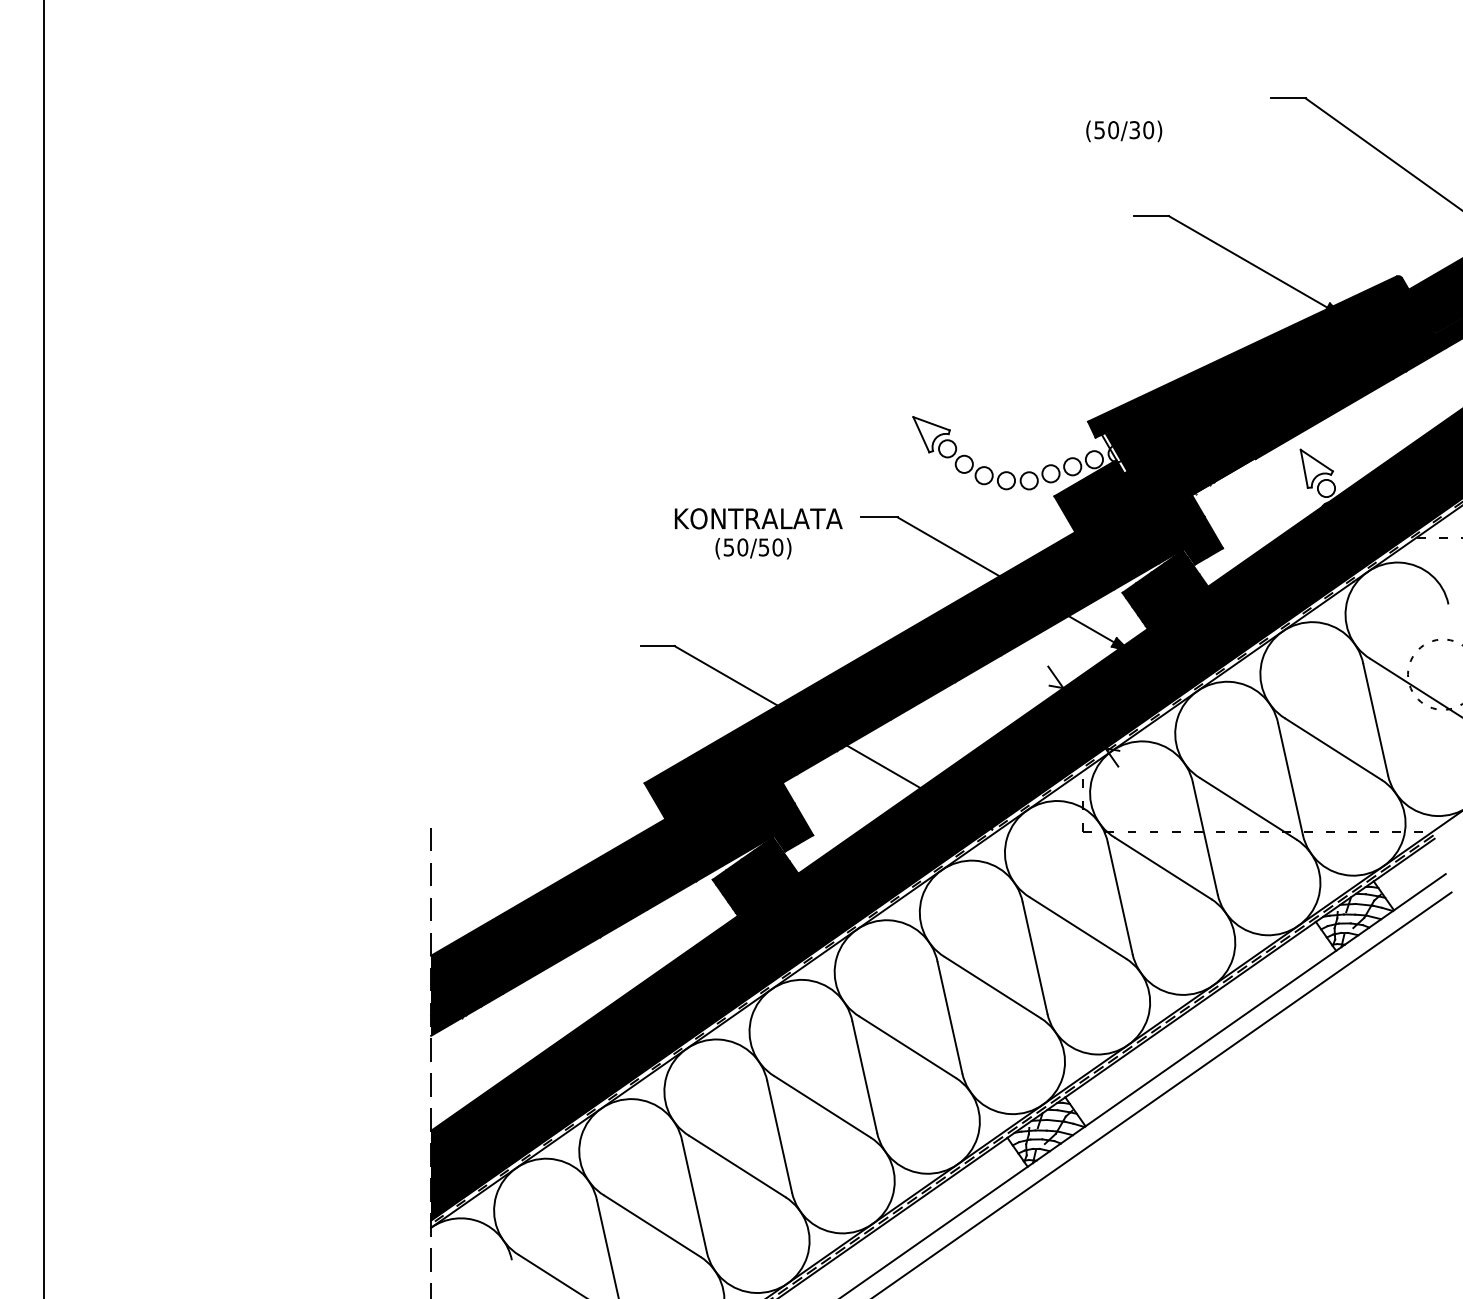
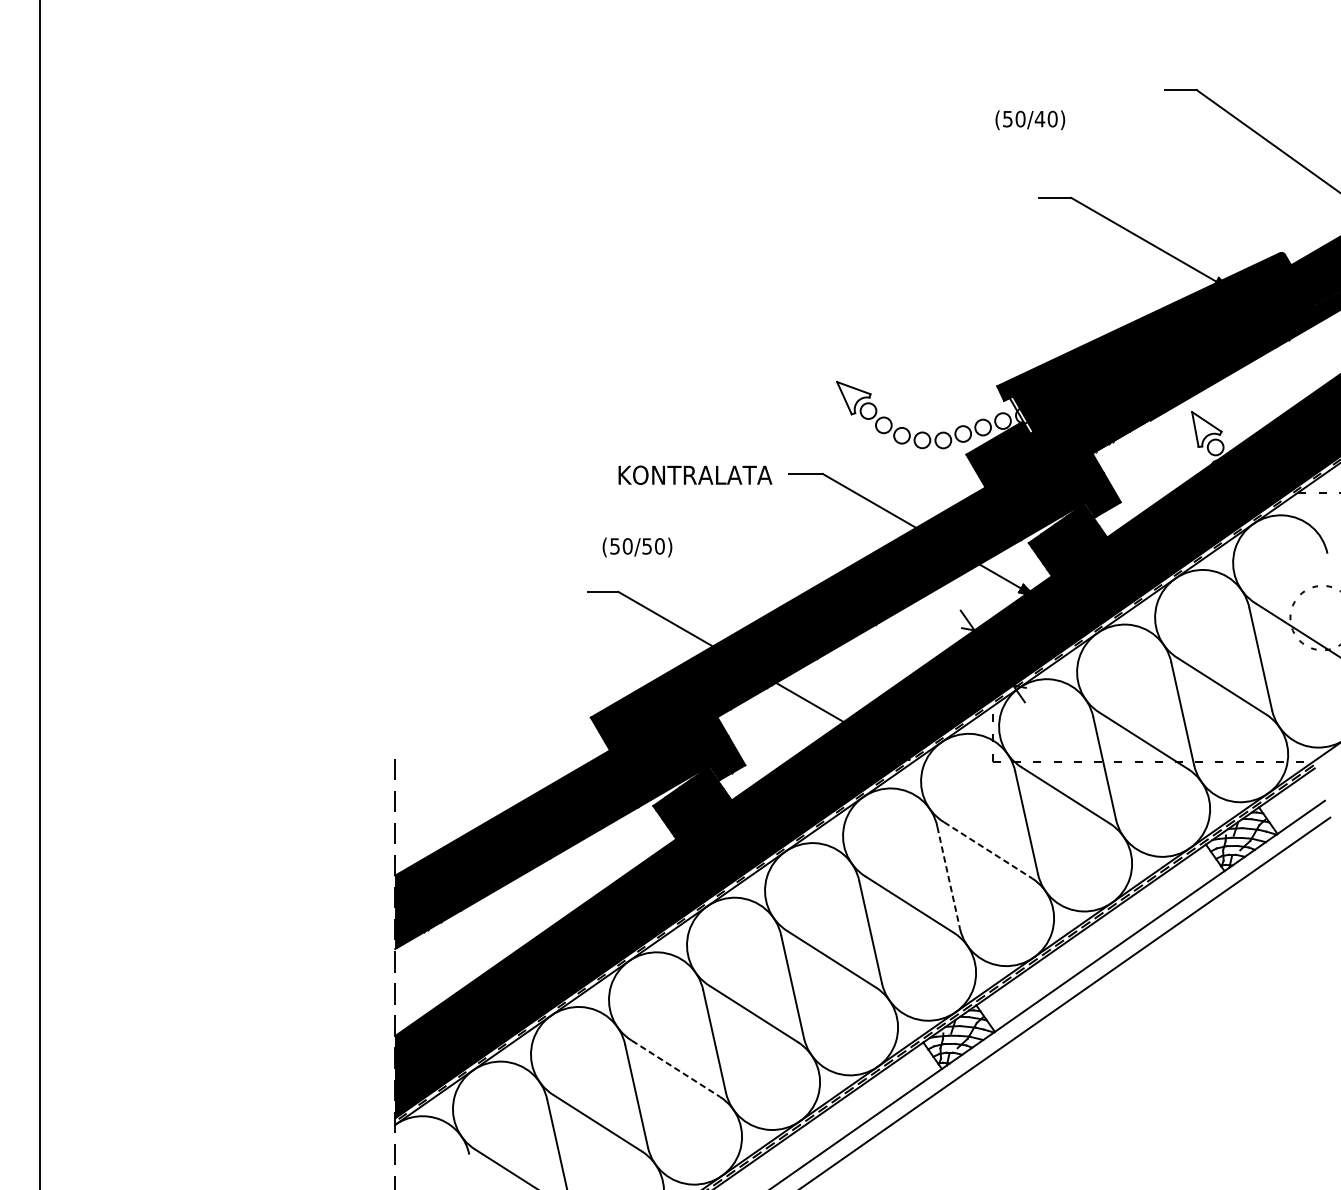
text: (1134, 130) -> (1039, 119), (50/30) -> (50/40)
text: (753, 548) -> (637, 547), moved
line: (1078, 928) -> (988, 850), solid -> dashed
line: (1035, 958) -> (949, 878), solid -> dashed
line: (737, 1166) -> (675, 1068), solid -> dashed

